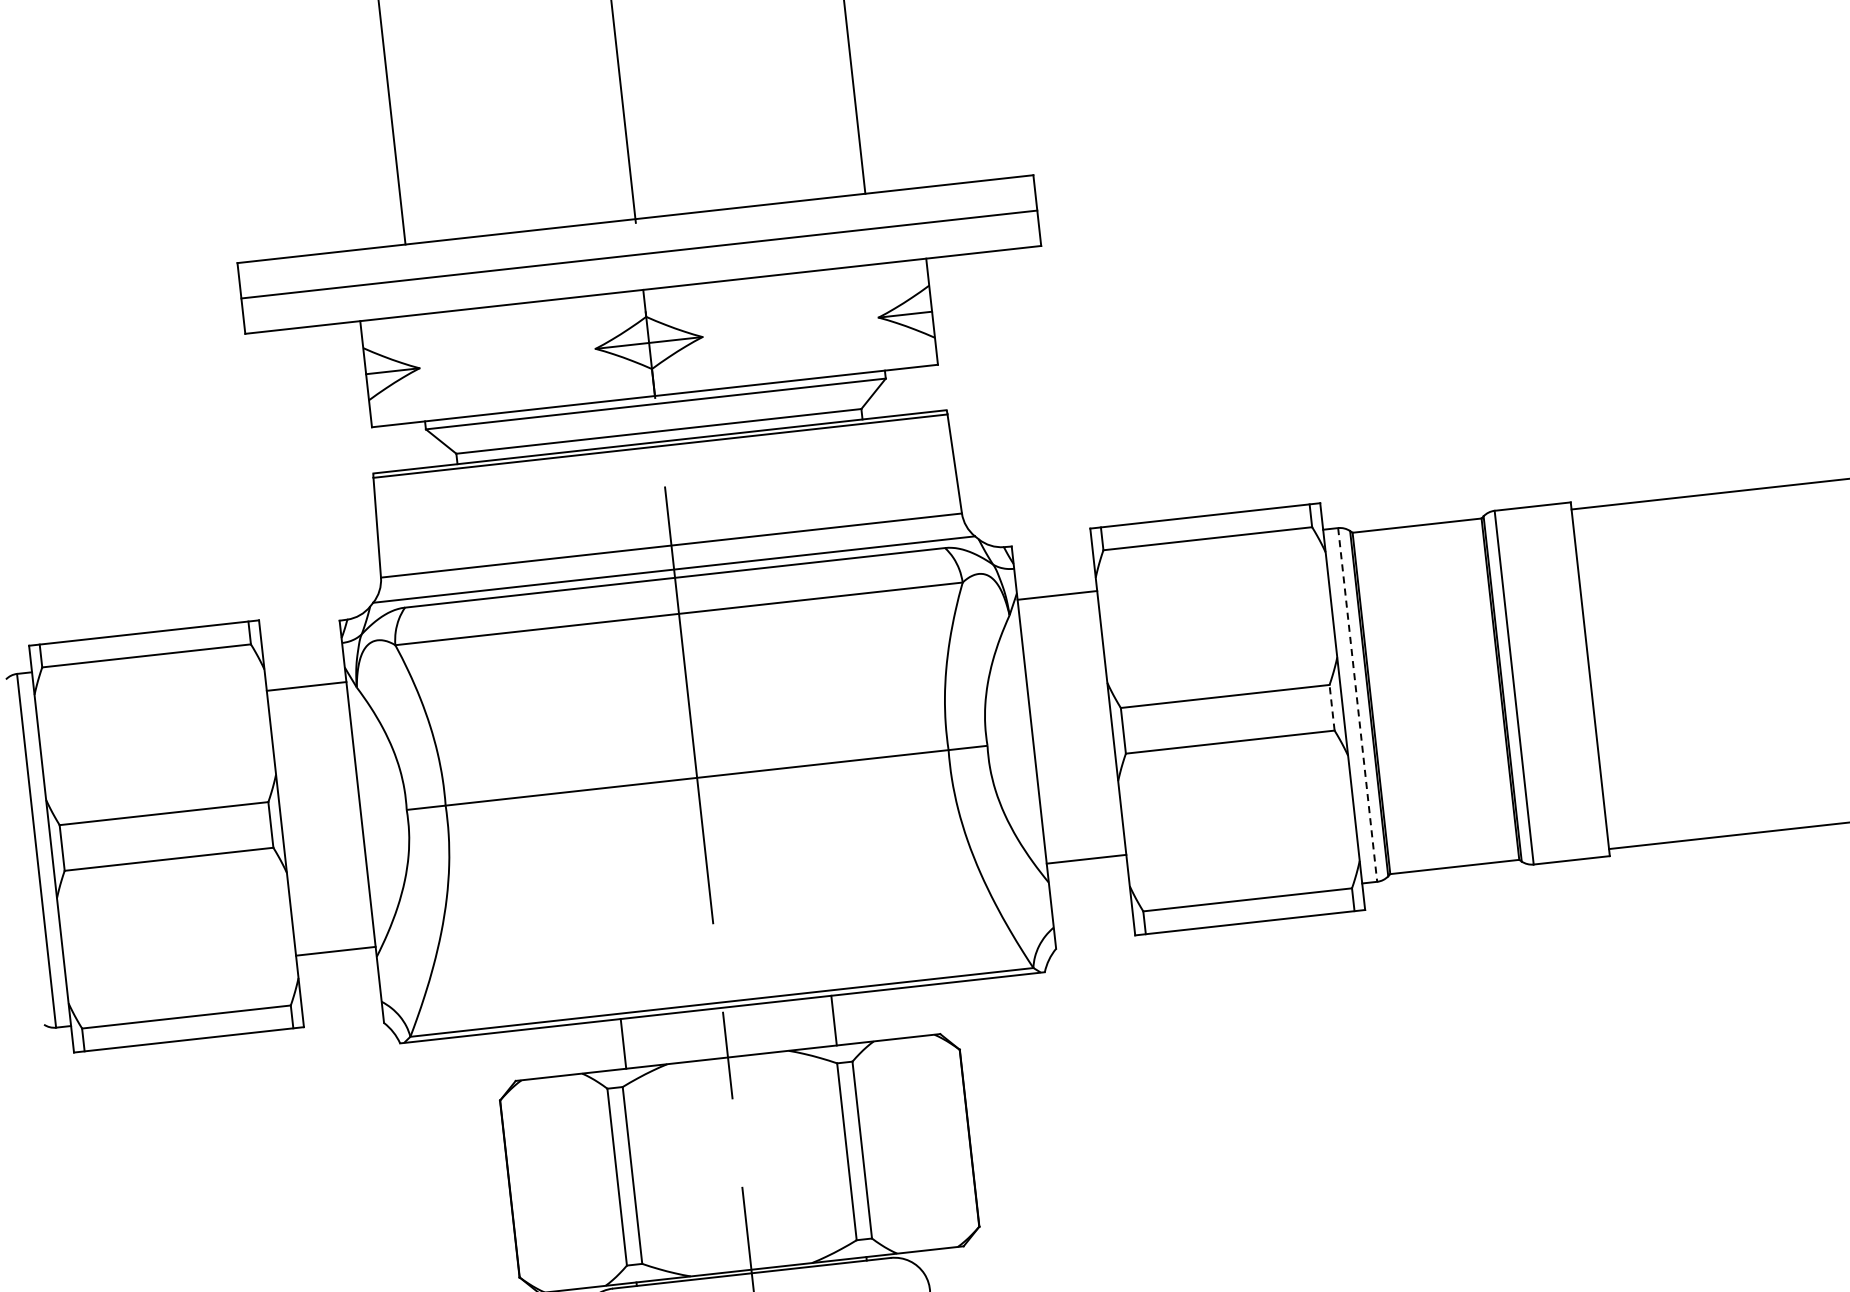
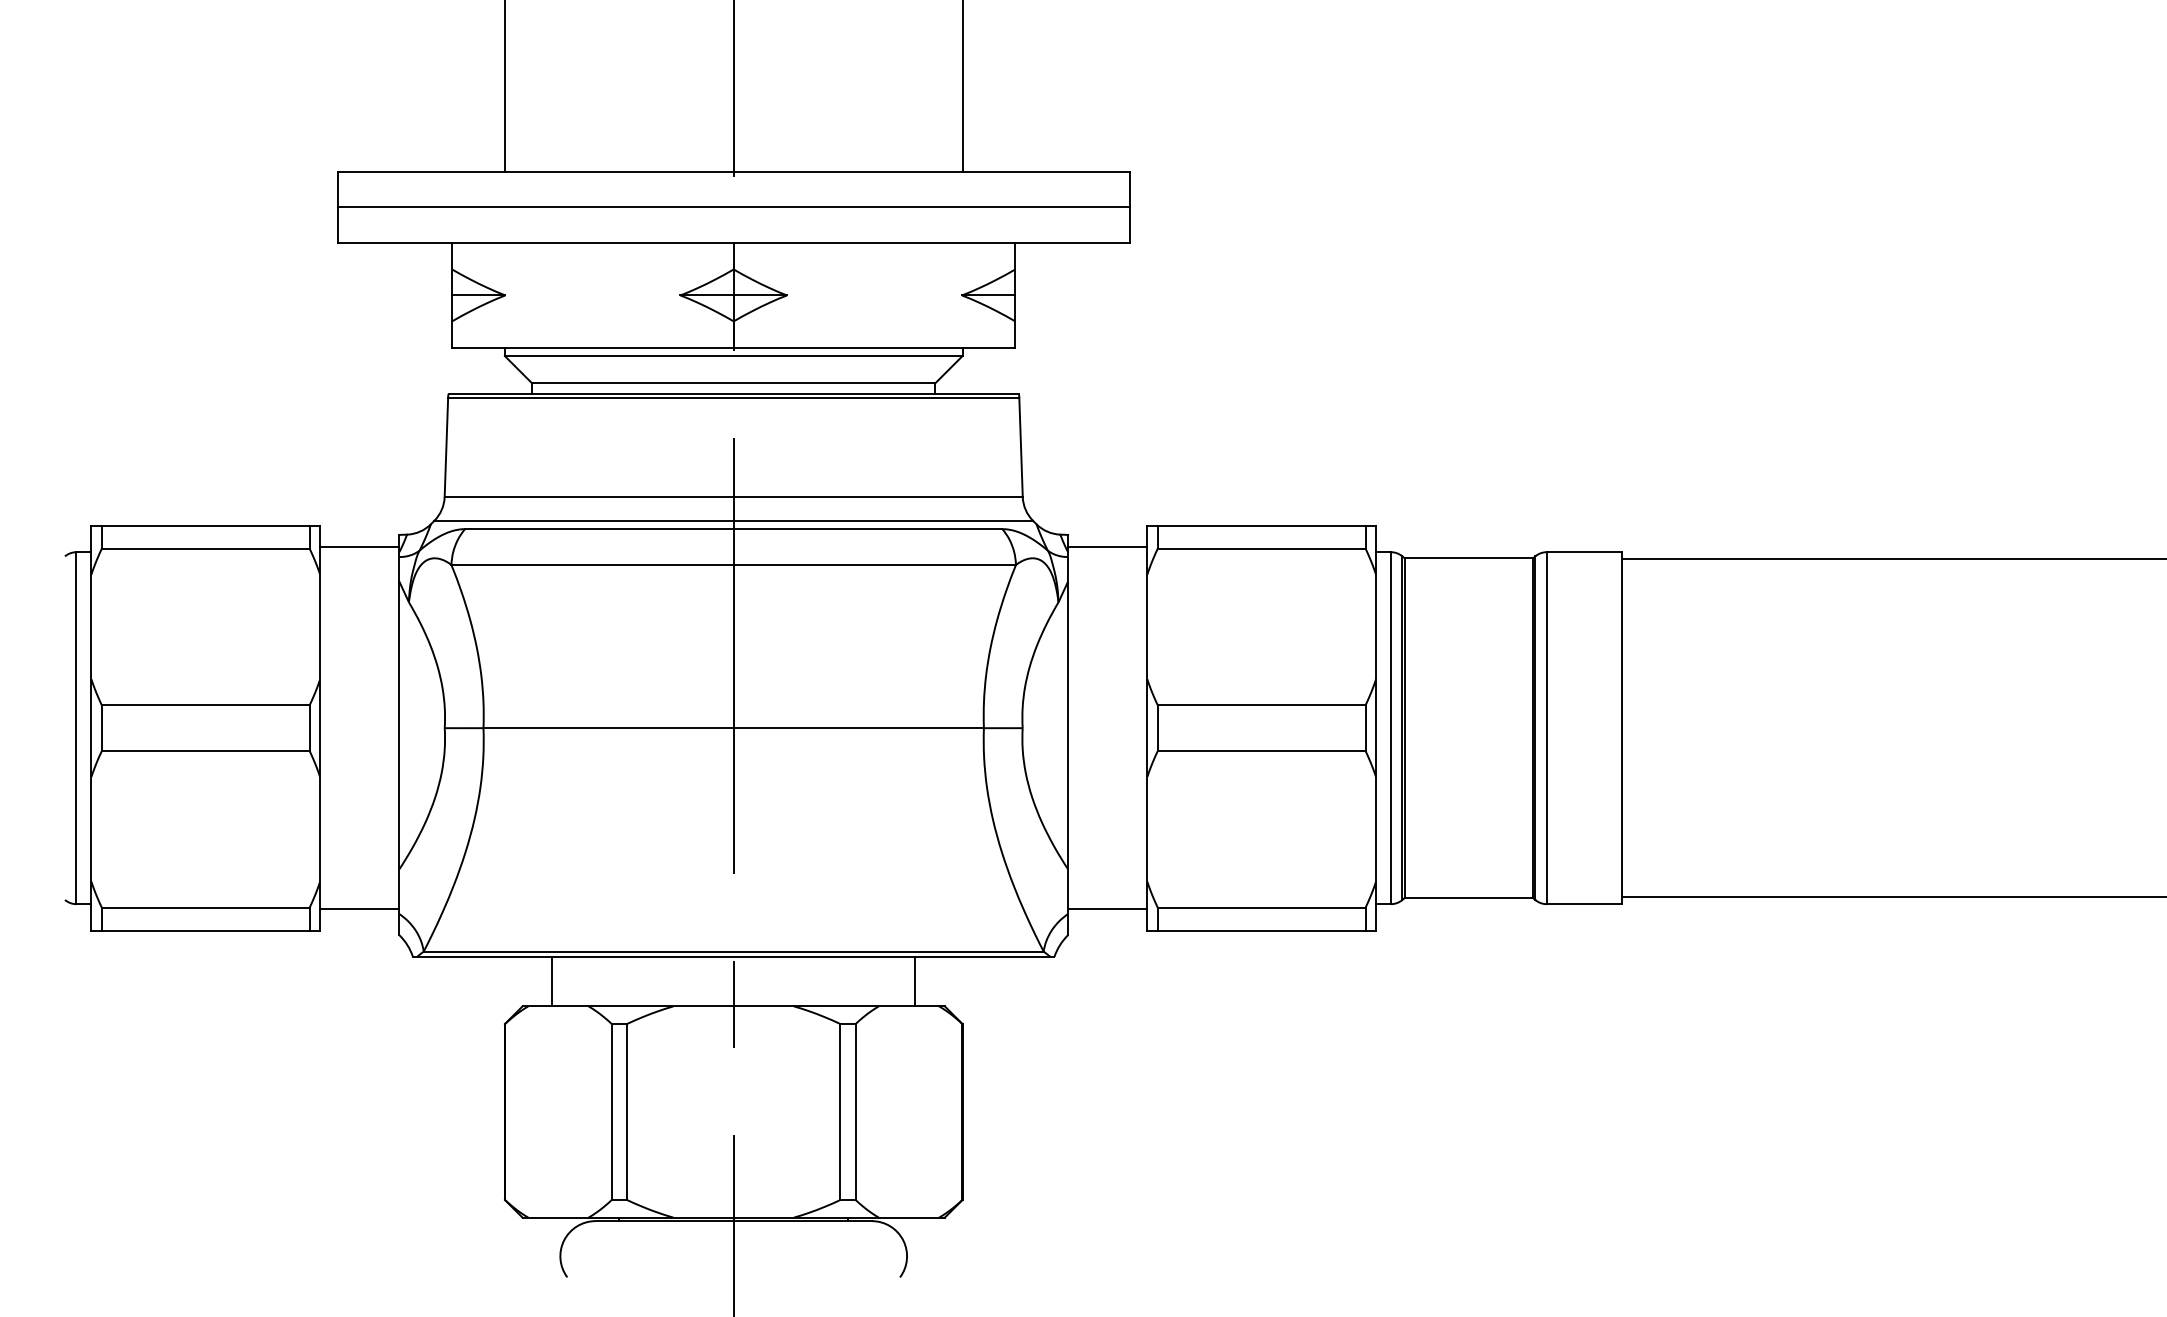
line: (1057, 595) -> (1107, 546), moved
line: (306, 686) -> (359, 546), moved
line: (1357, 705) -> (1390, 728), dashed -> solid
line: (1332, 708) -> (1365, 728), dashed -> solid
line: (1086, 859) -> (1107, 909), moved
line: (335, 951) -> (359, 909), moved
line: (833, 1020) -> (914, 981), moved
line: (623, 1043) -> (552, 981), moved

